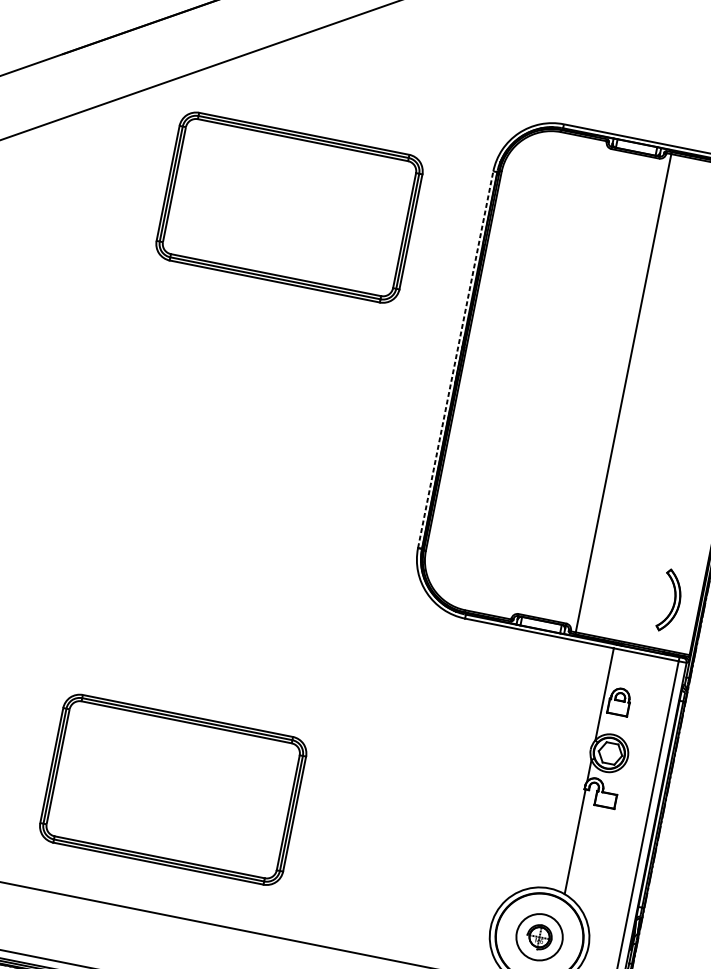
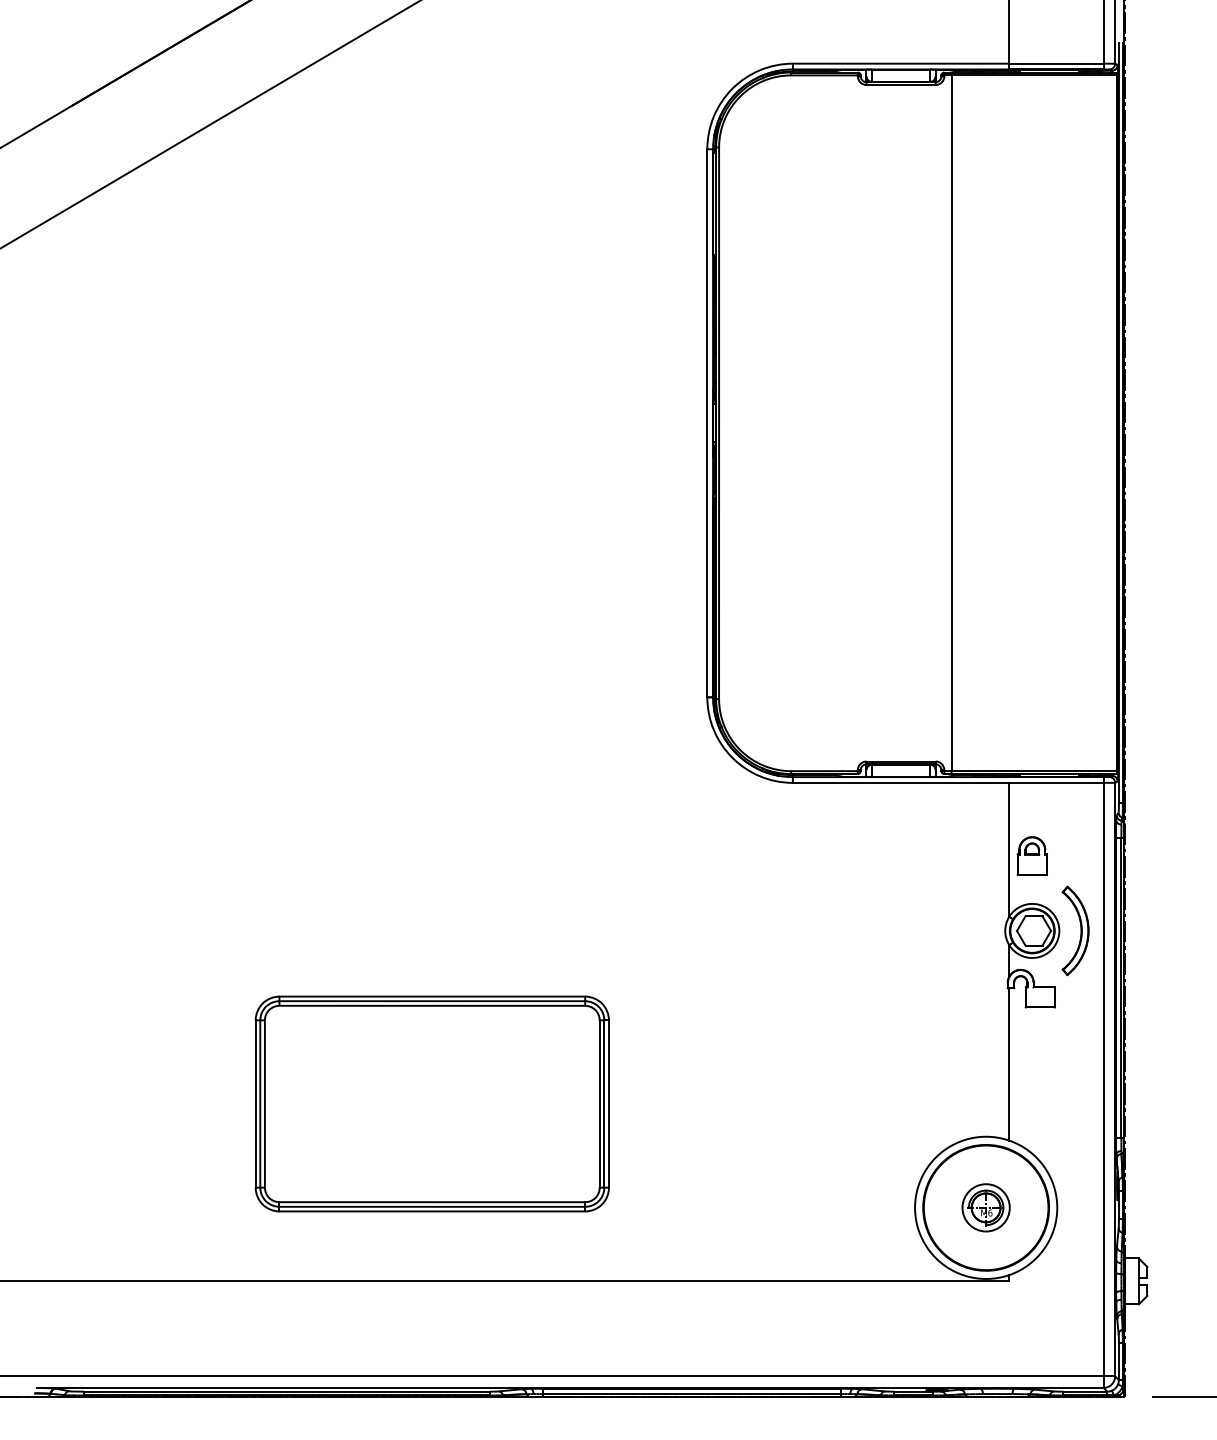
part: (289, 207) -> (431, 256), removed
line: (455, 359) -> (707, 422), dashed -> solid
part: (670, 600) -> (1075, 930), moved
circle: (539, 936) -> (985, 1207), size x0.71

